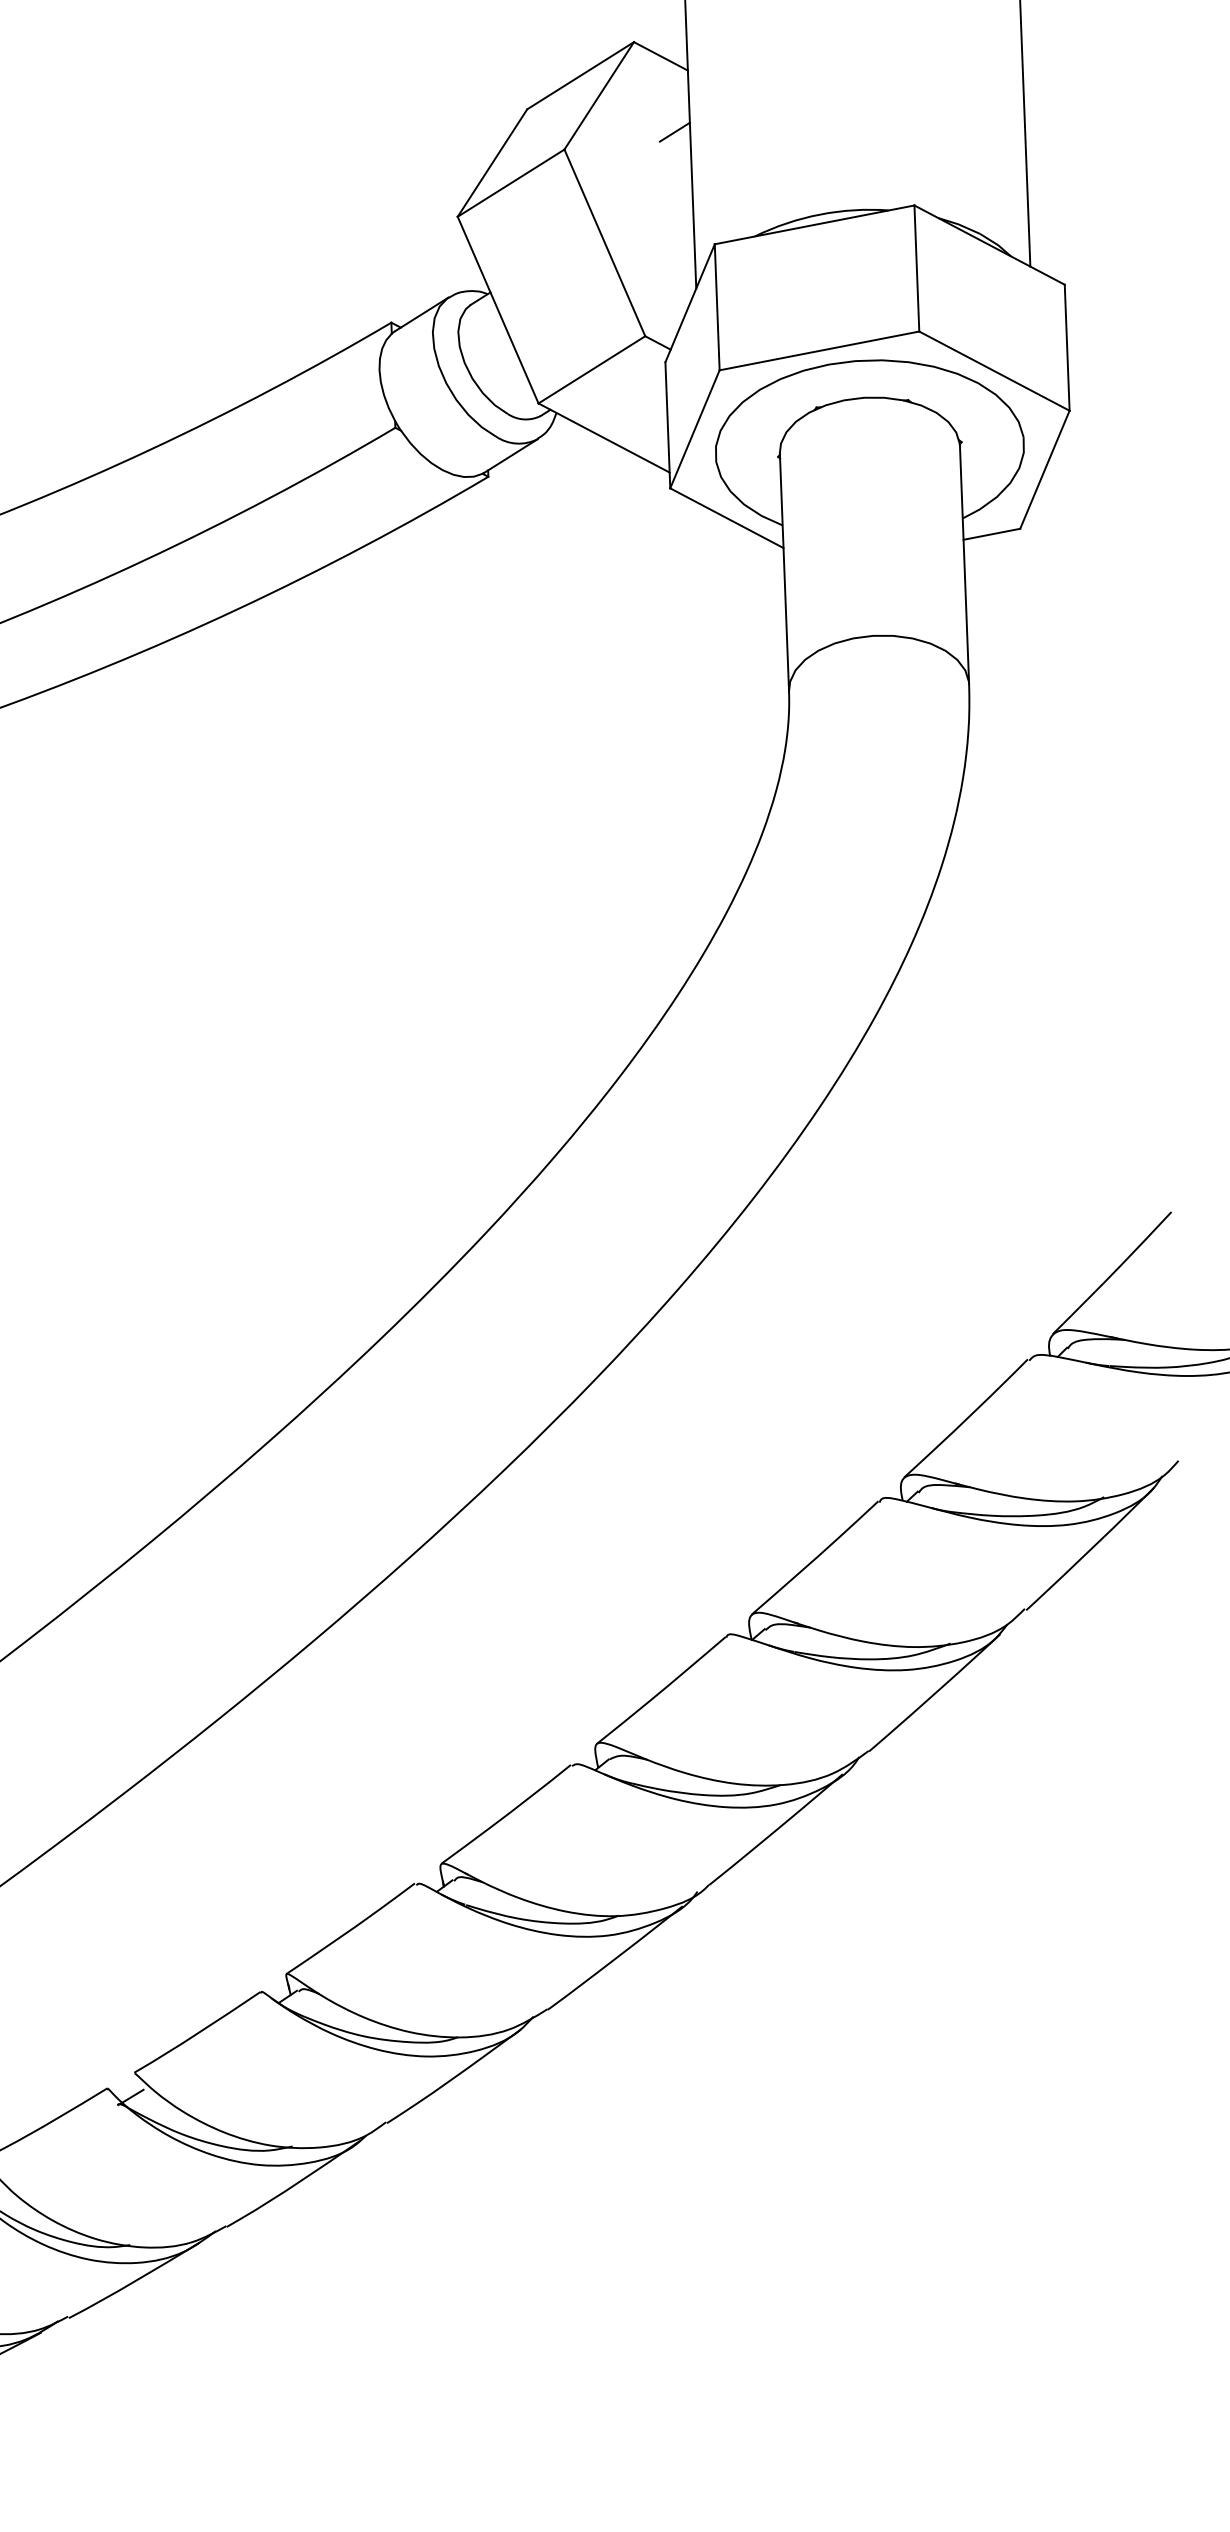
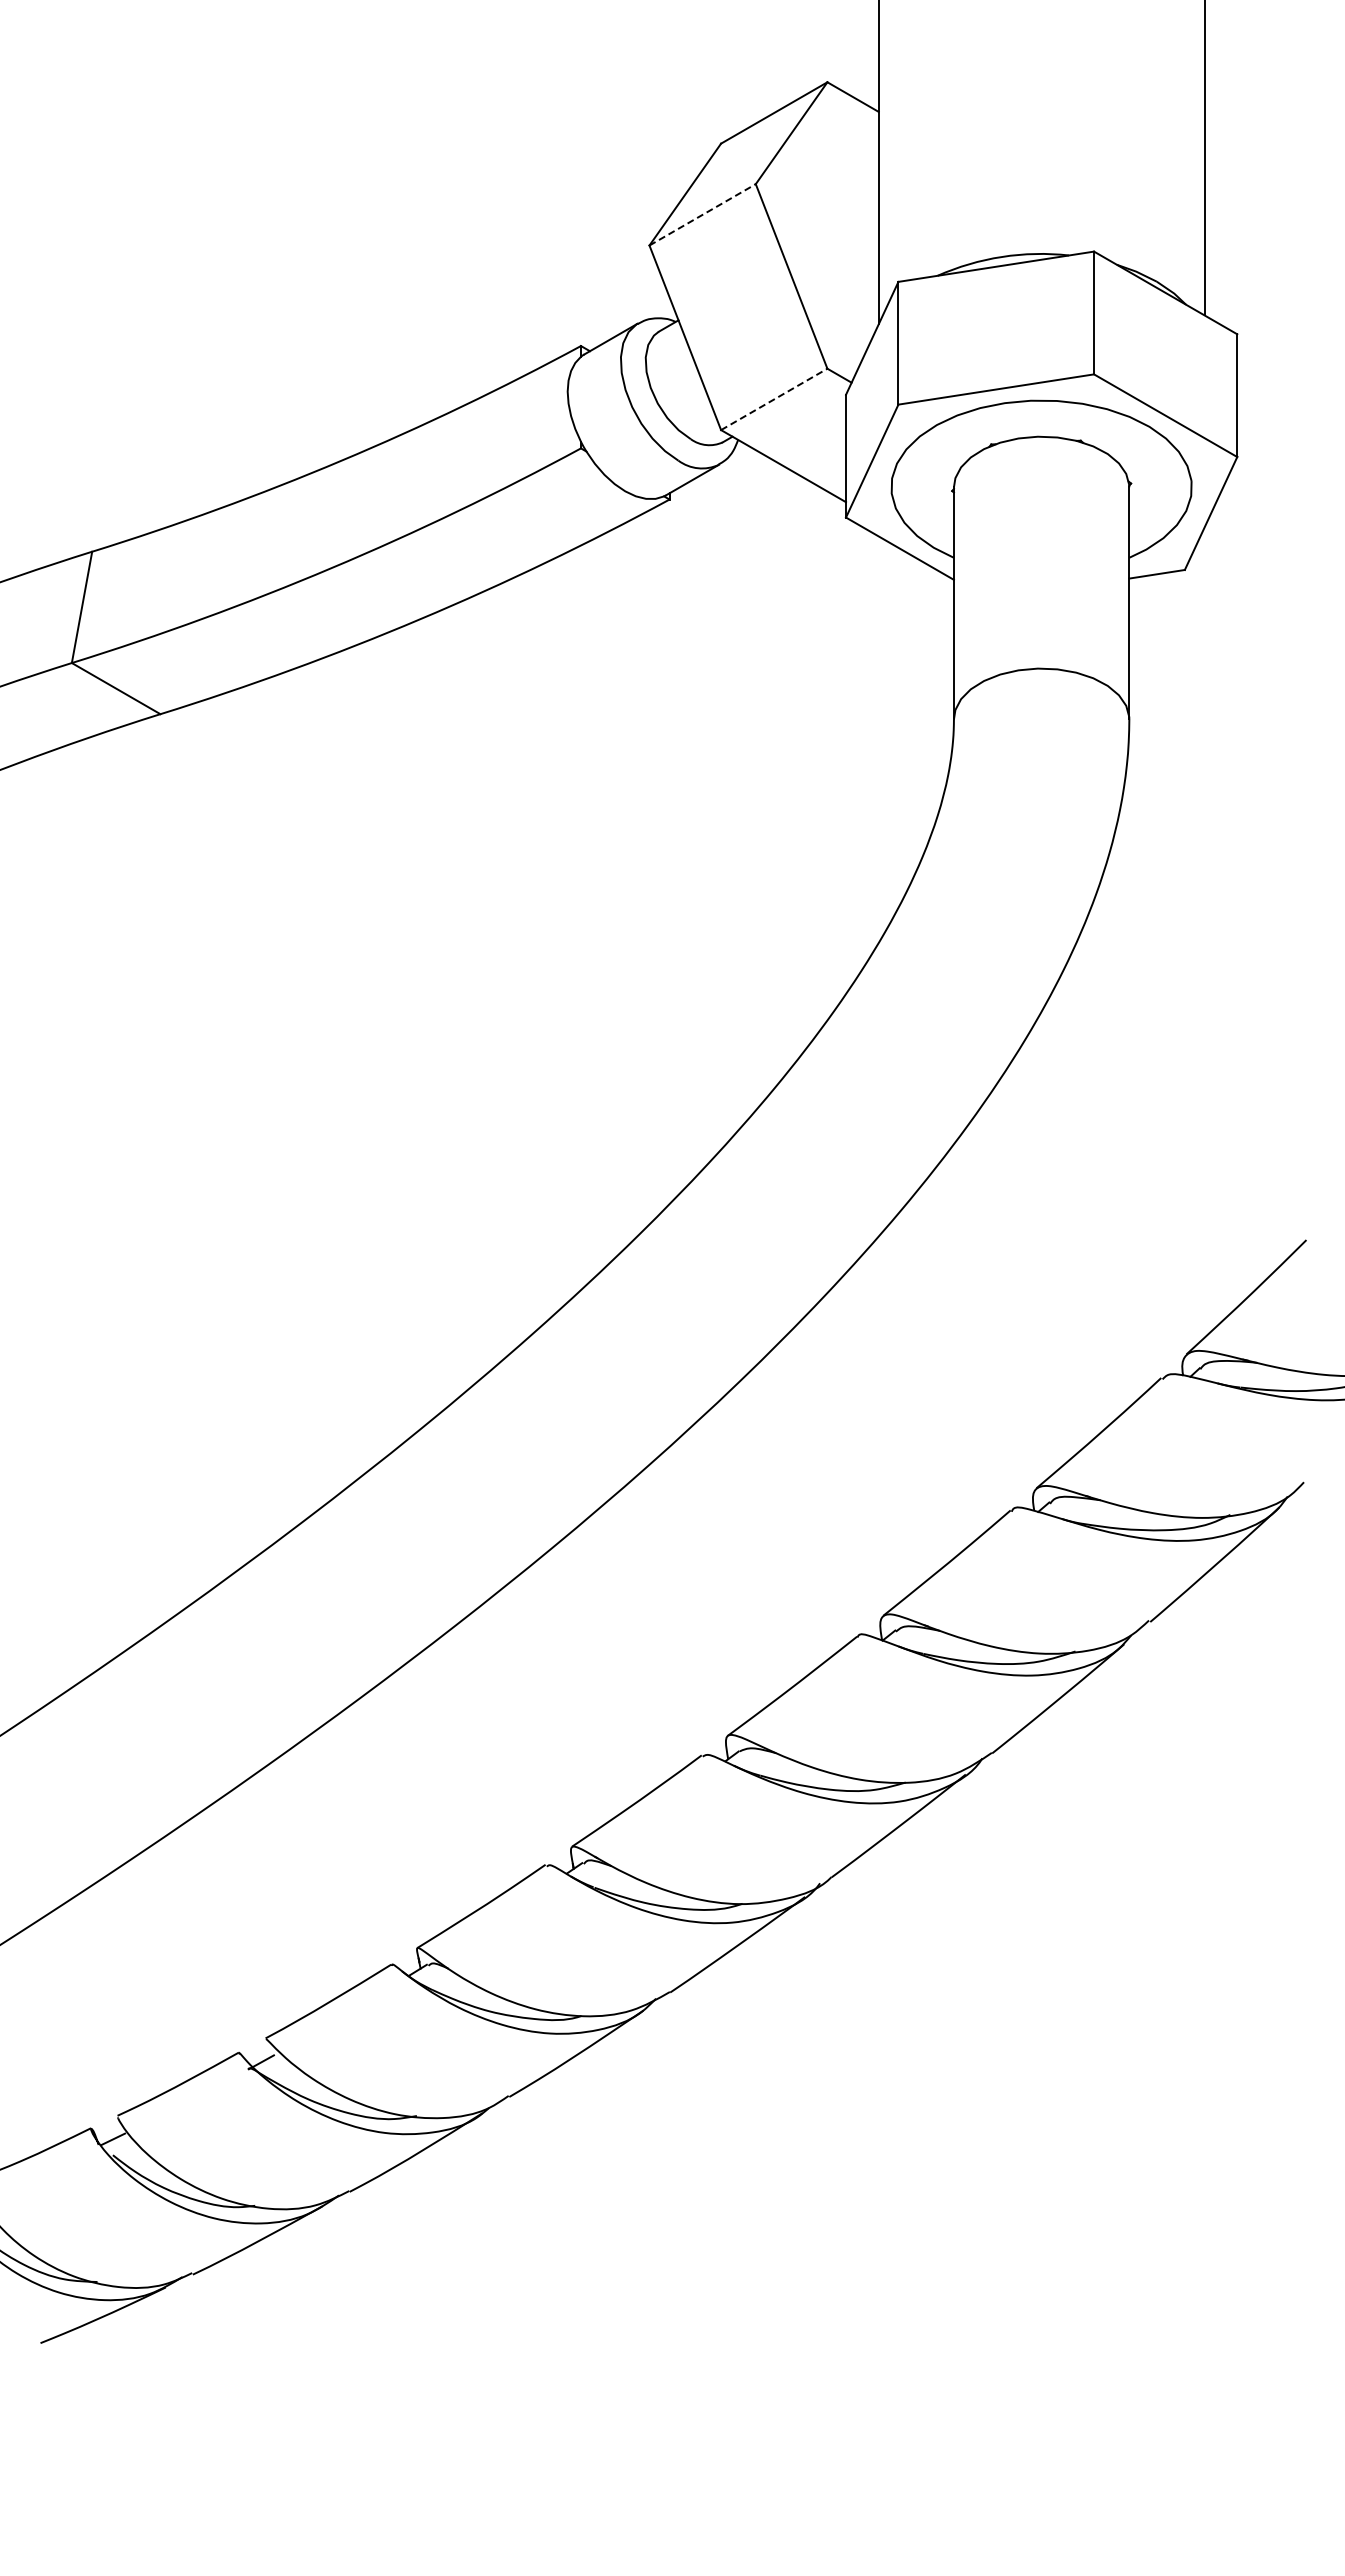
line: (674, 132) -> (863, 171), removed
line: (511, 182) -> (703, 214), solid -> dashed
line: (592, 369) -> (774, 399), solid -> dashed

